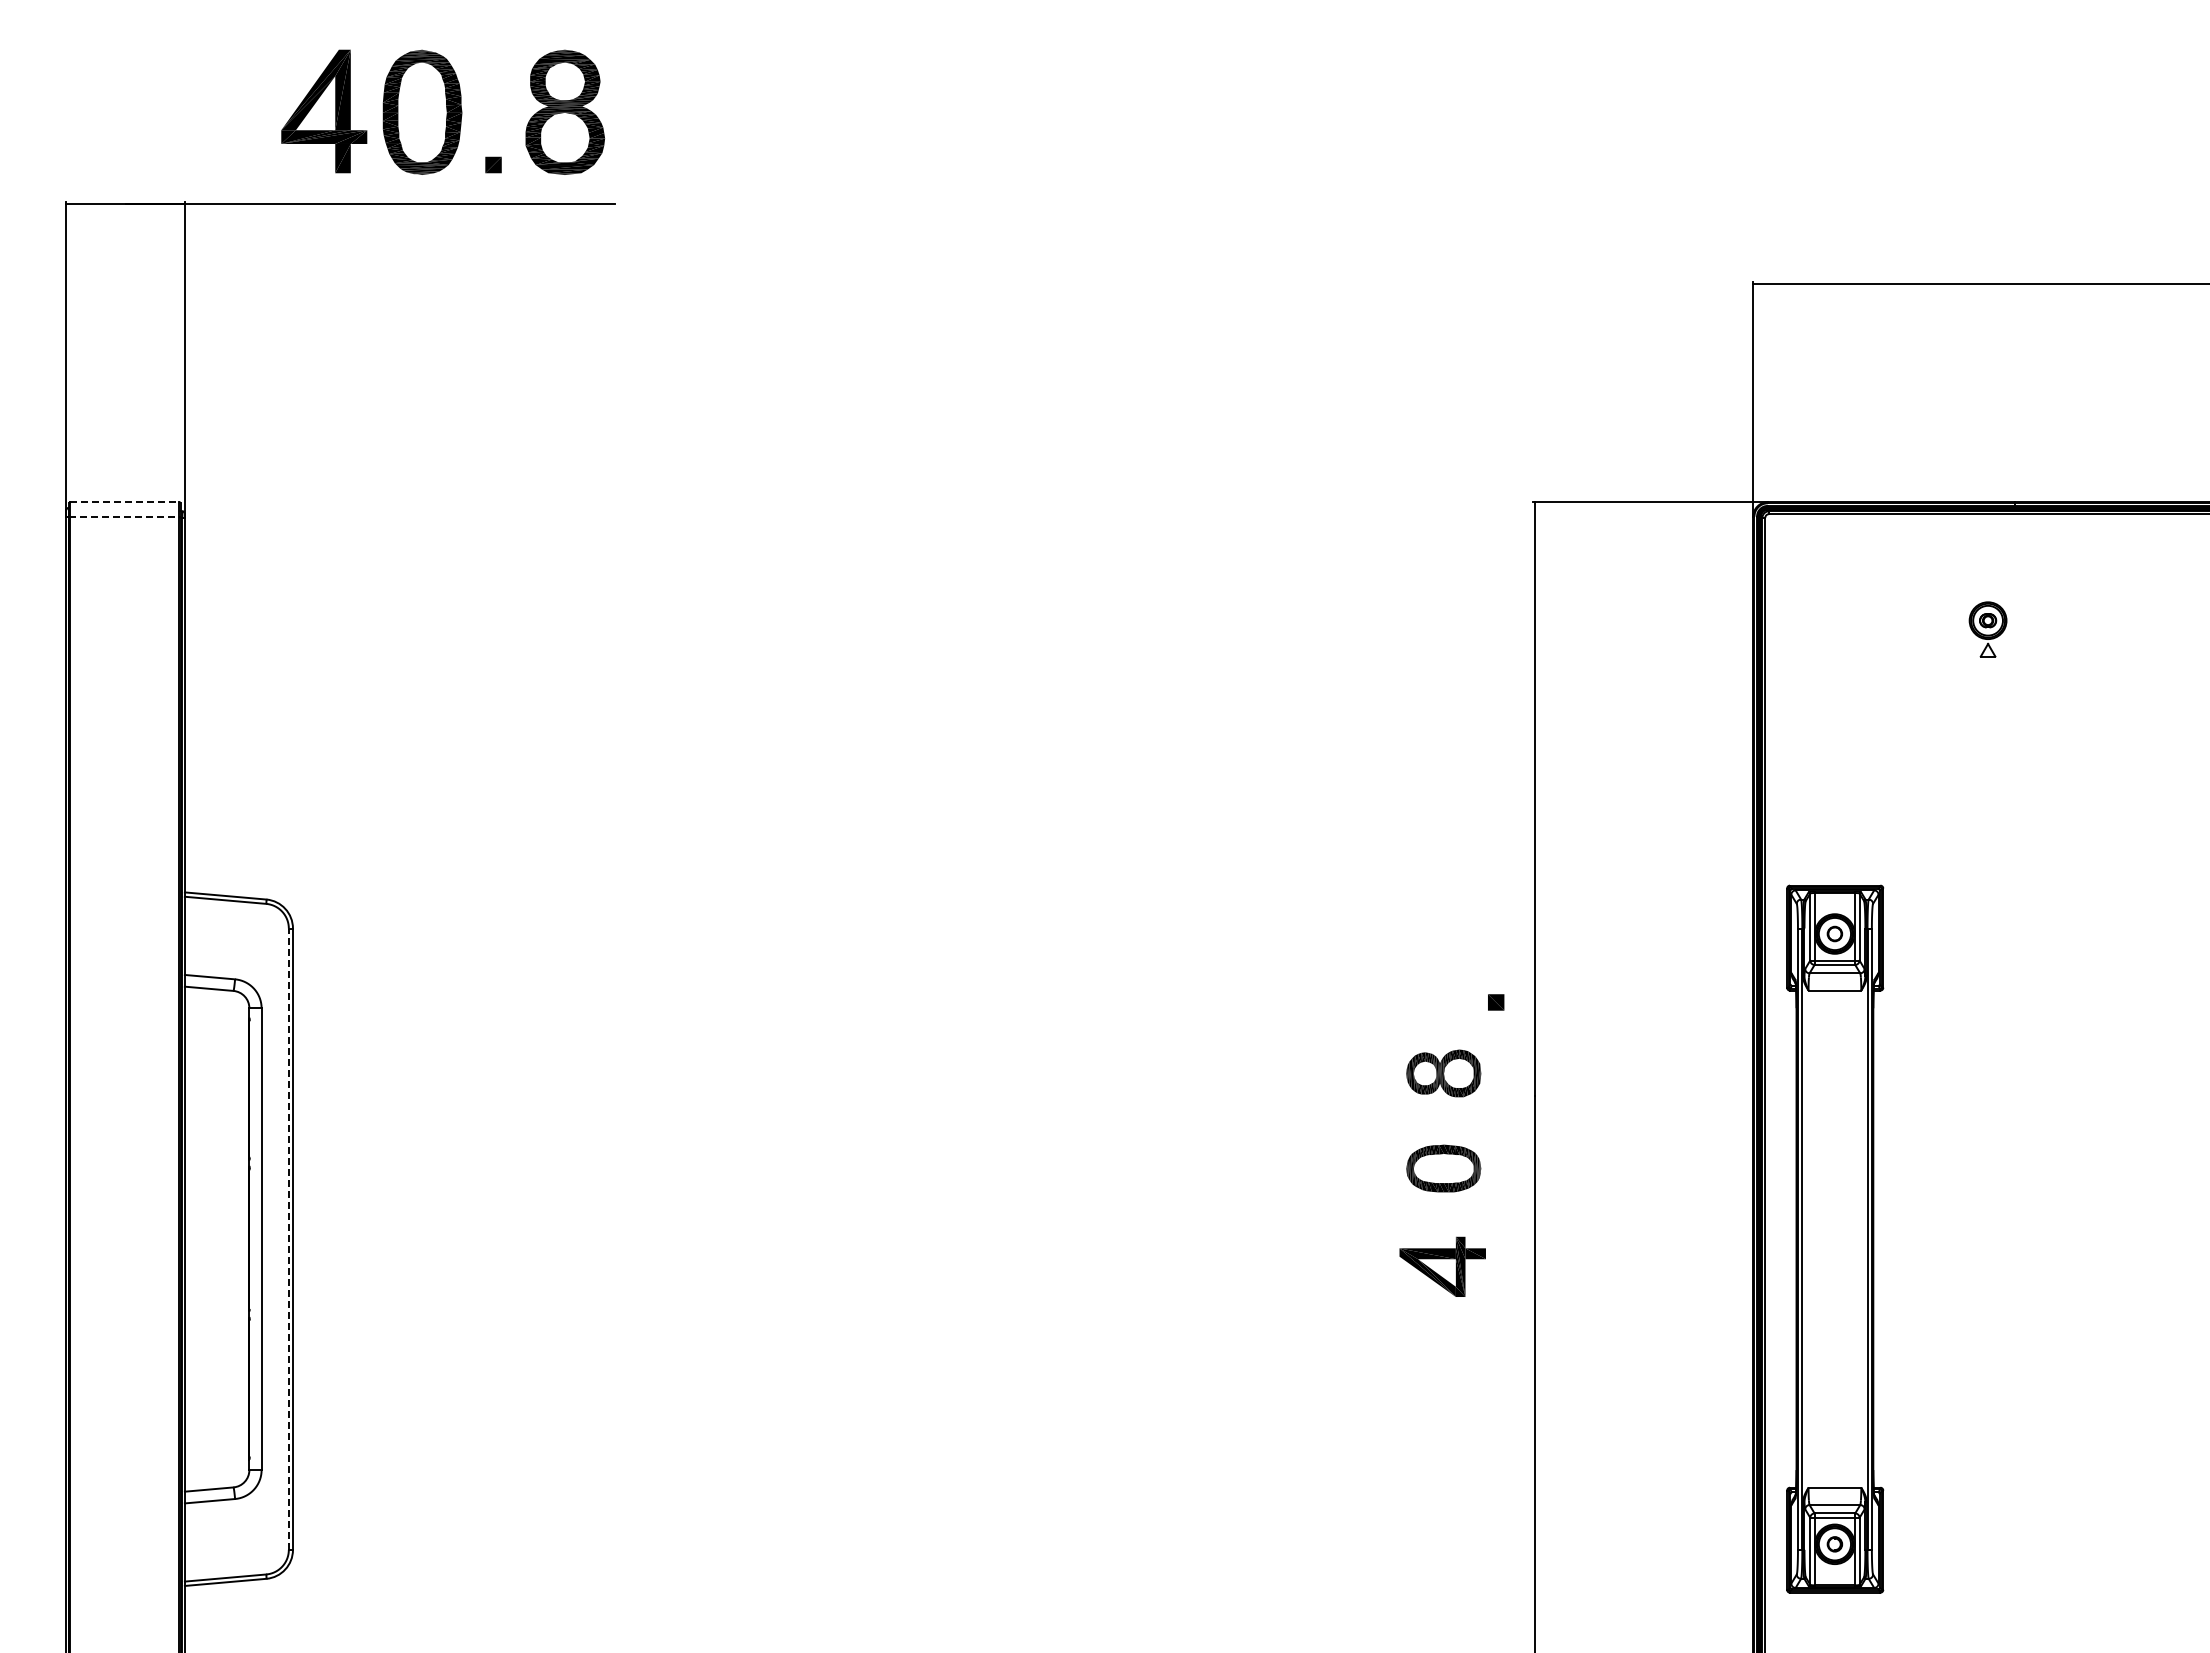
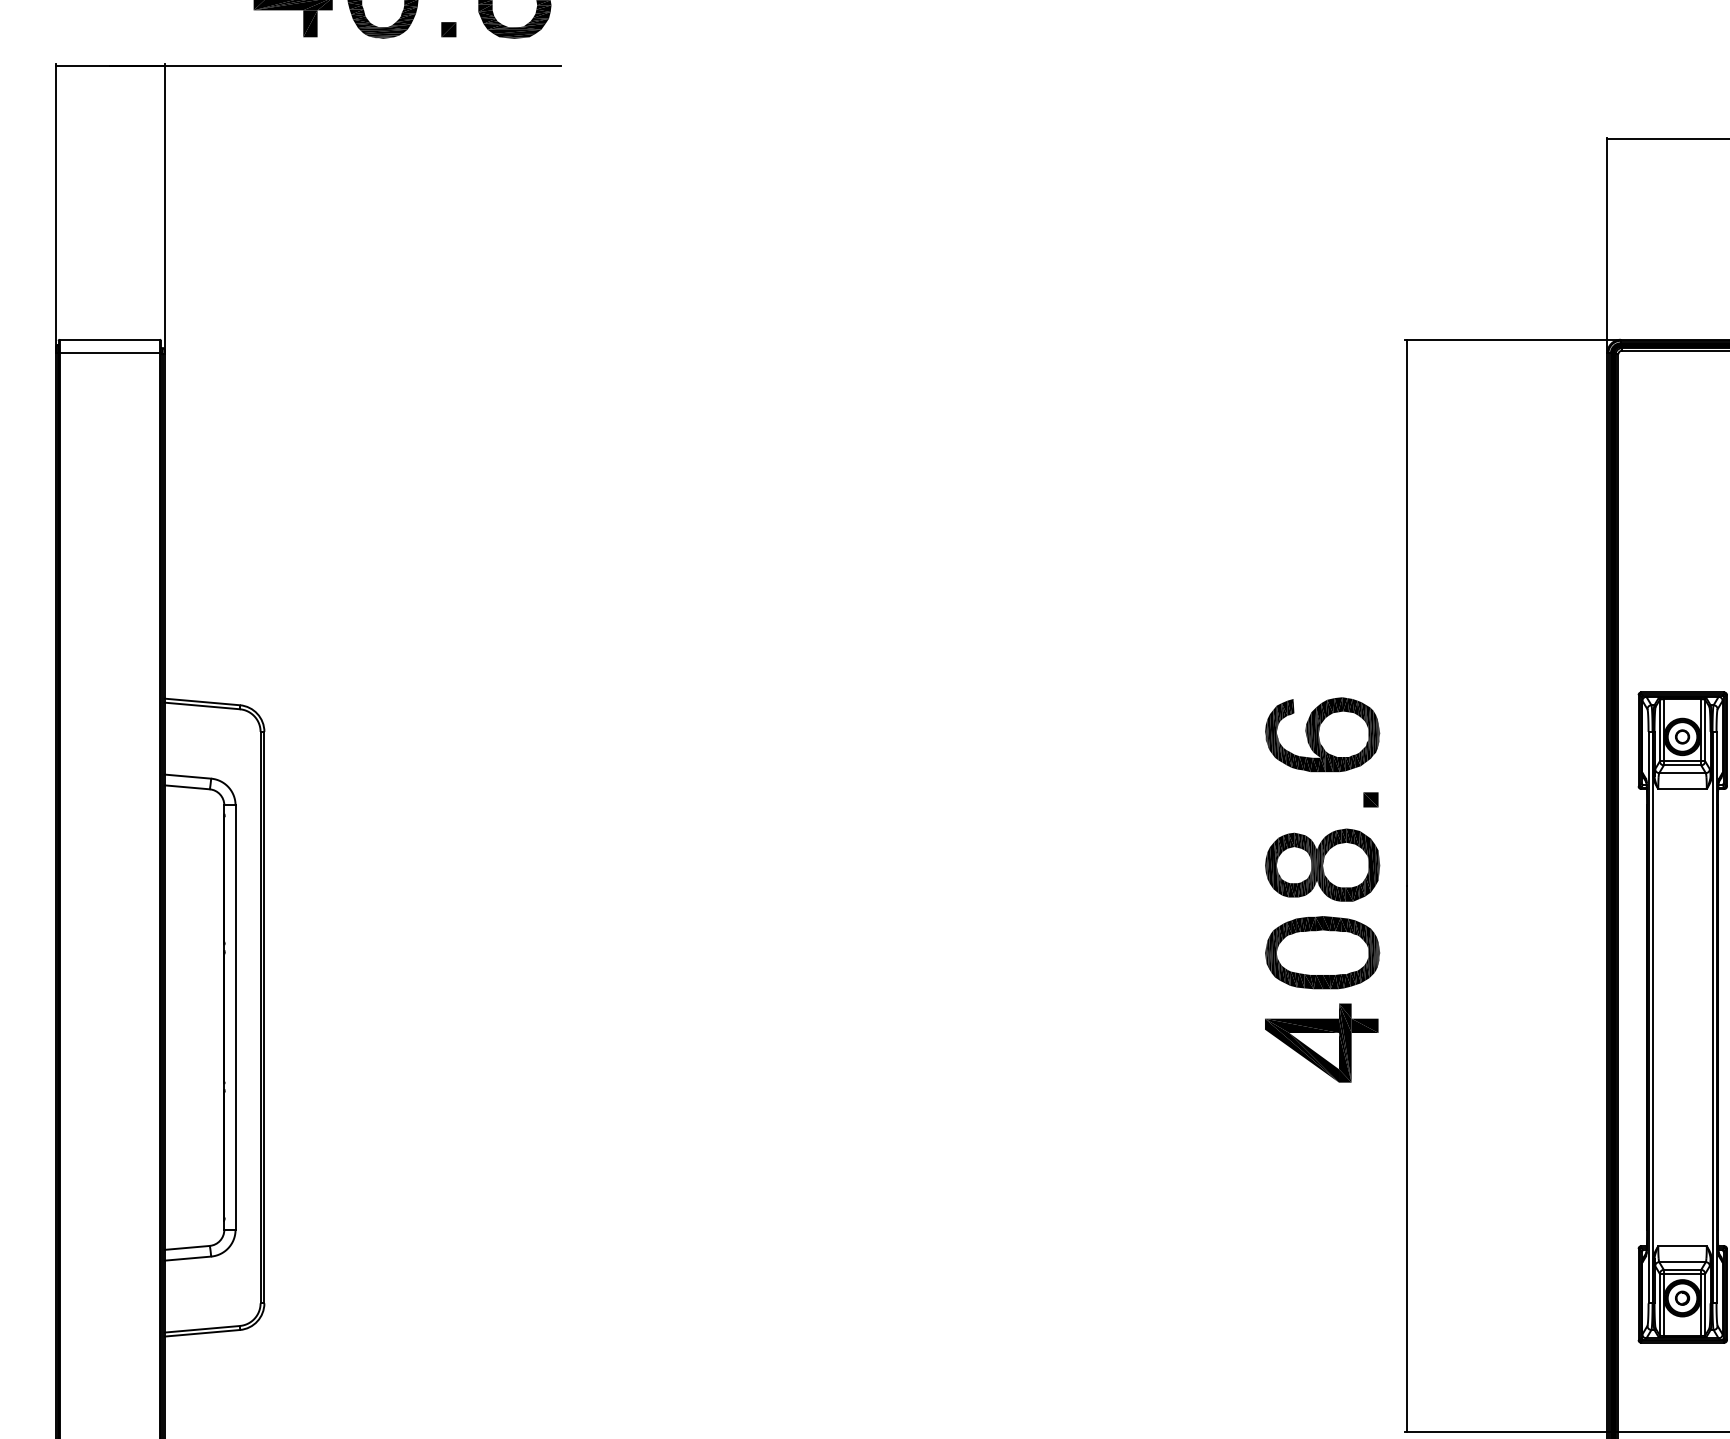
line: (125, 502) -> (110, 340), dashed -> solid
line: (124, 516) -> (109, 352), dashed -> solid
part: (1443, 931) -> (1322, 734), added
part: (1443, 1073) -> (1322, 865), size x1.67
part: (1443, 1168) -> (1322, 952), size x1.67
line: (288, 1239) -> (260, 1017), dashed -> solid
part: (1442, 1266) -> (1321, 1042), size x1.43

